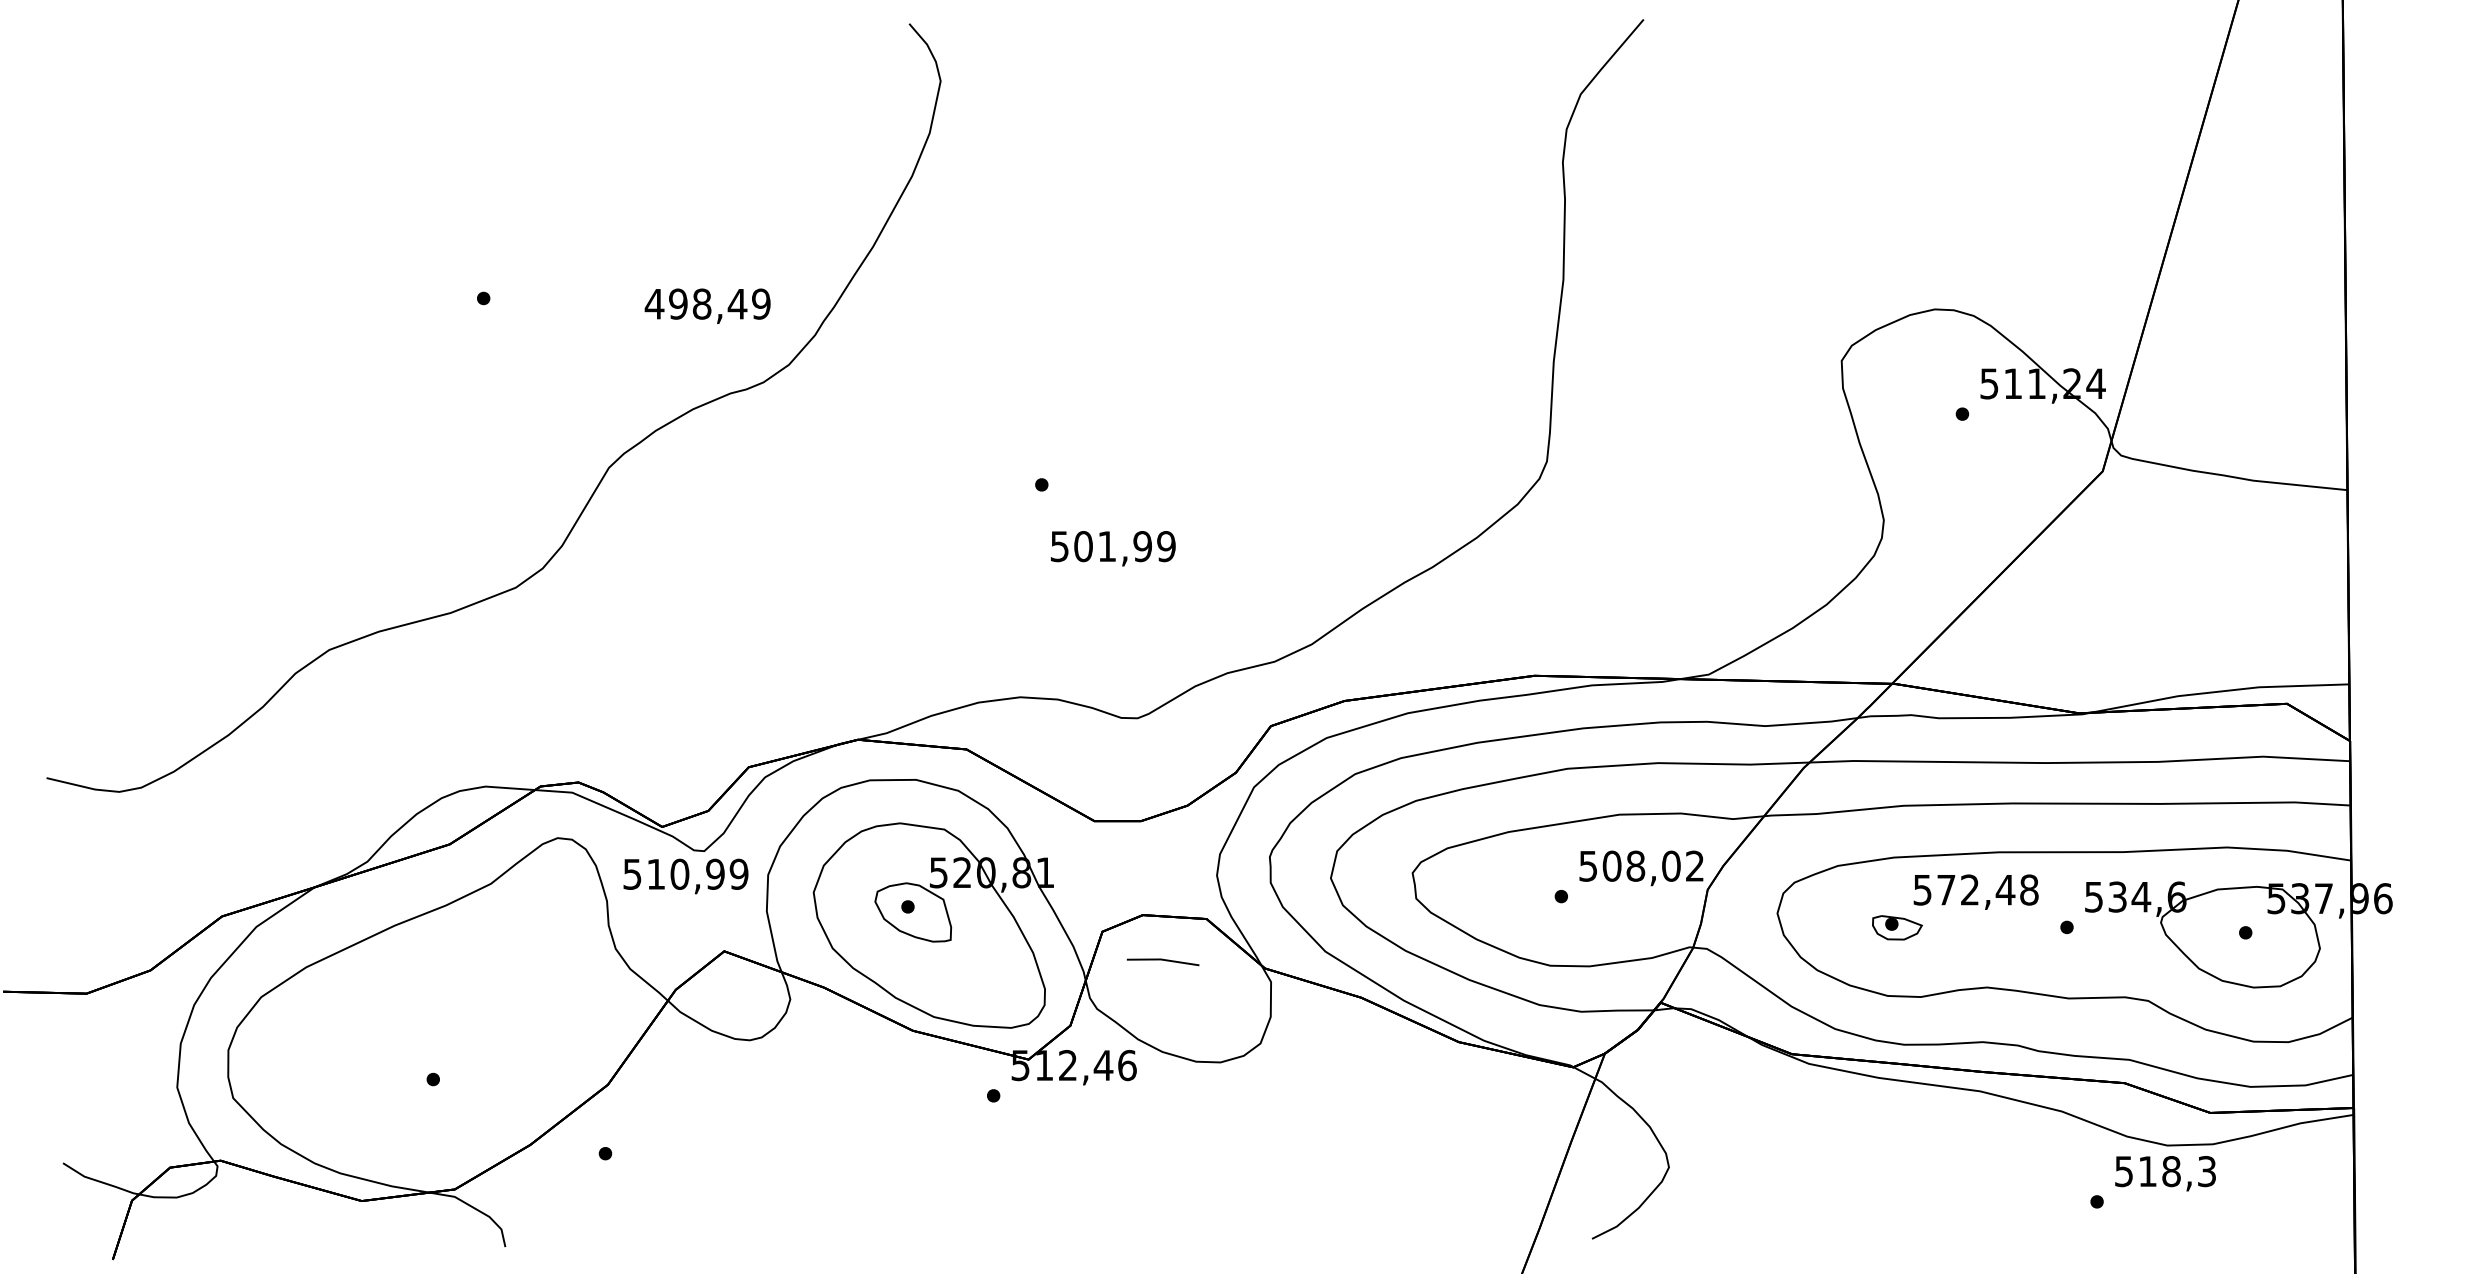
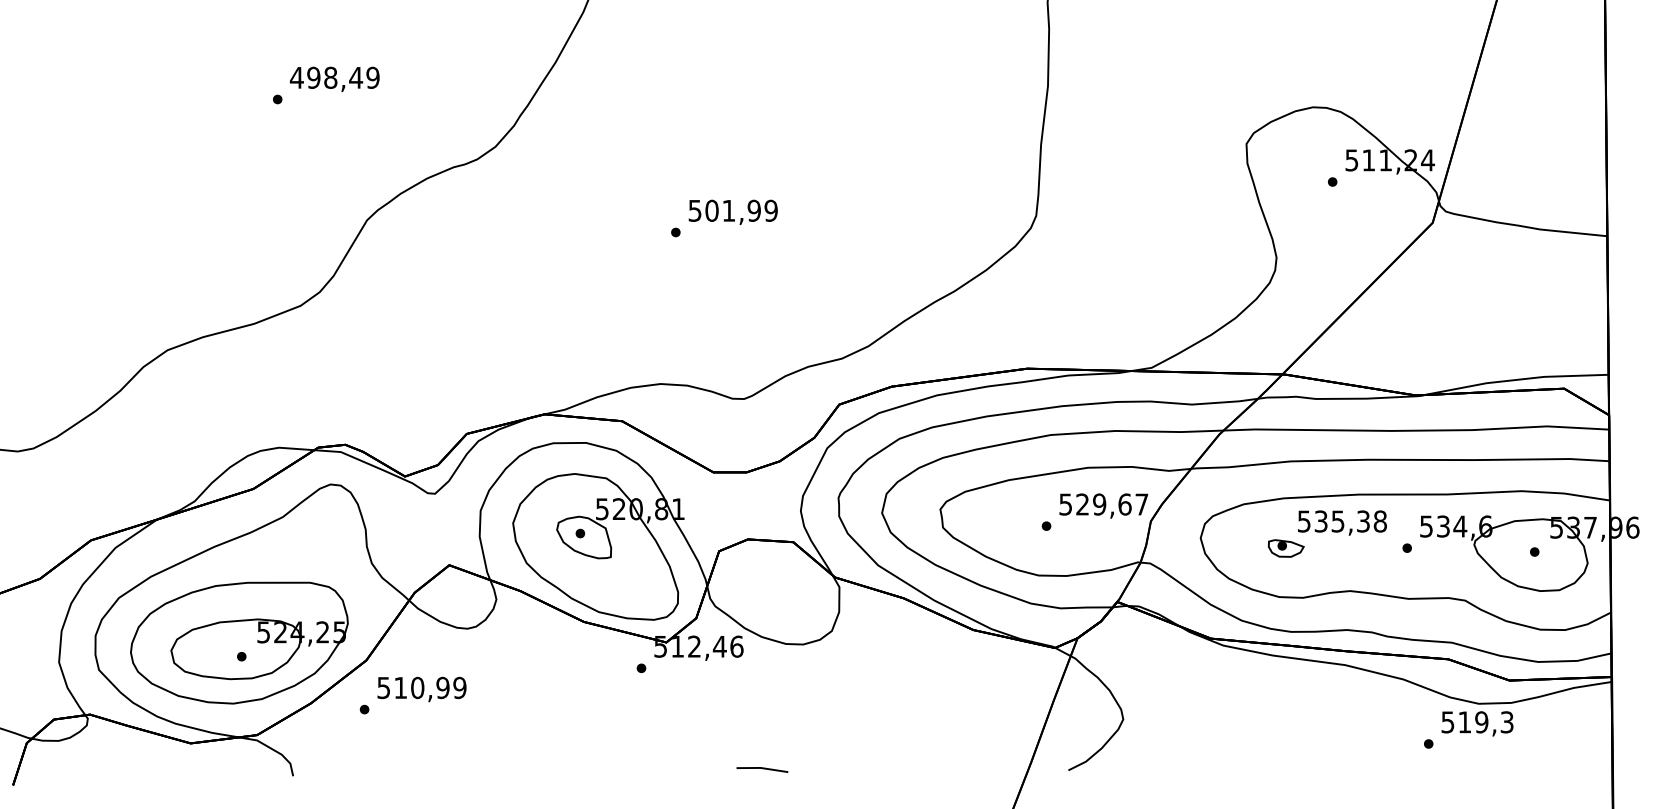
text: (707, 305) -> (334, 78), moved
text: (1113, 548) -> (733, 212), moved
text: (1652, 865) -> (1111, 504), 508,02 -> 529,67
text: (685, 876) -> (421, 689), moved
text: (1976, 889) -> (1342, 521), 572,48 -> 535,38
line: (1162, 960) -> (761, 768), moved
part: (429, 1060) -> (239, 643), added
text: (2171, 1171) -> (1481, 722), 518,3 -> 519,3

